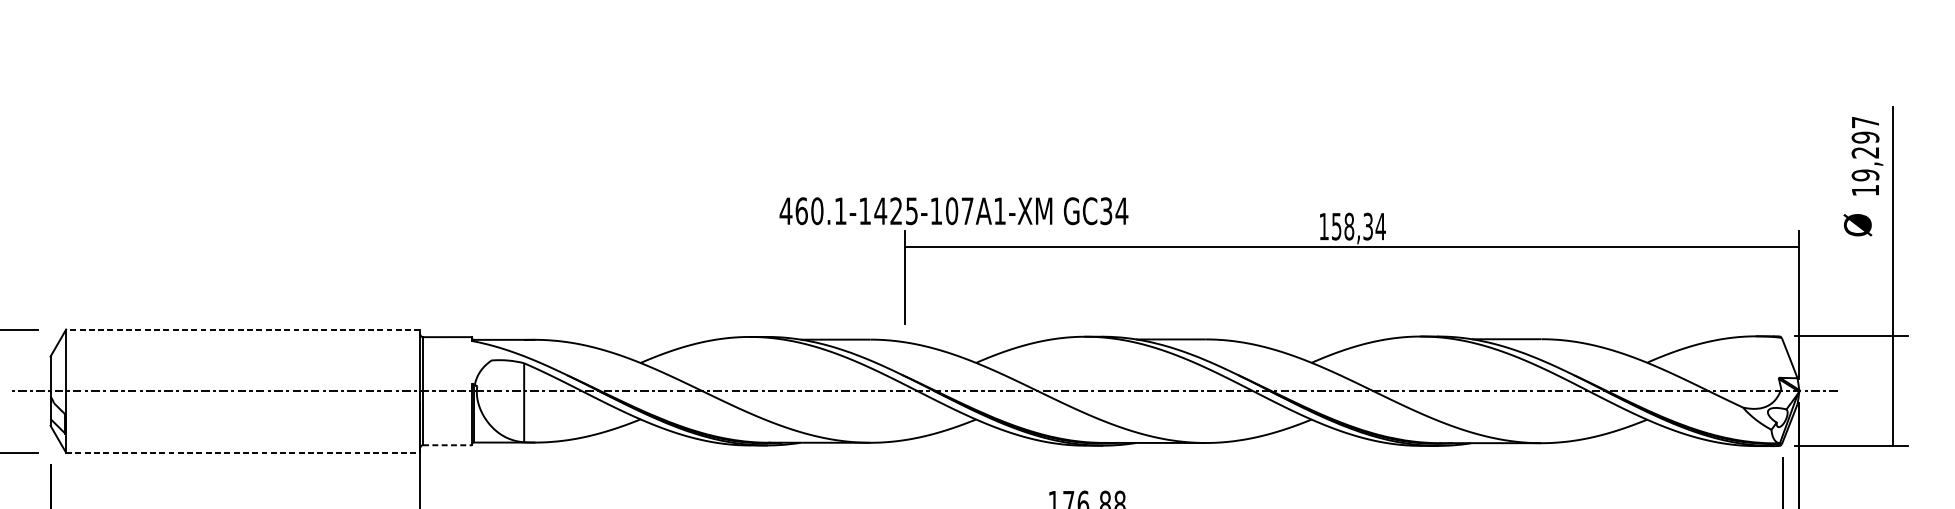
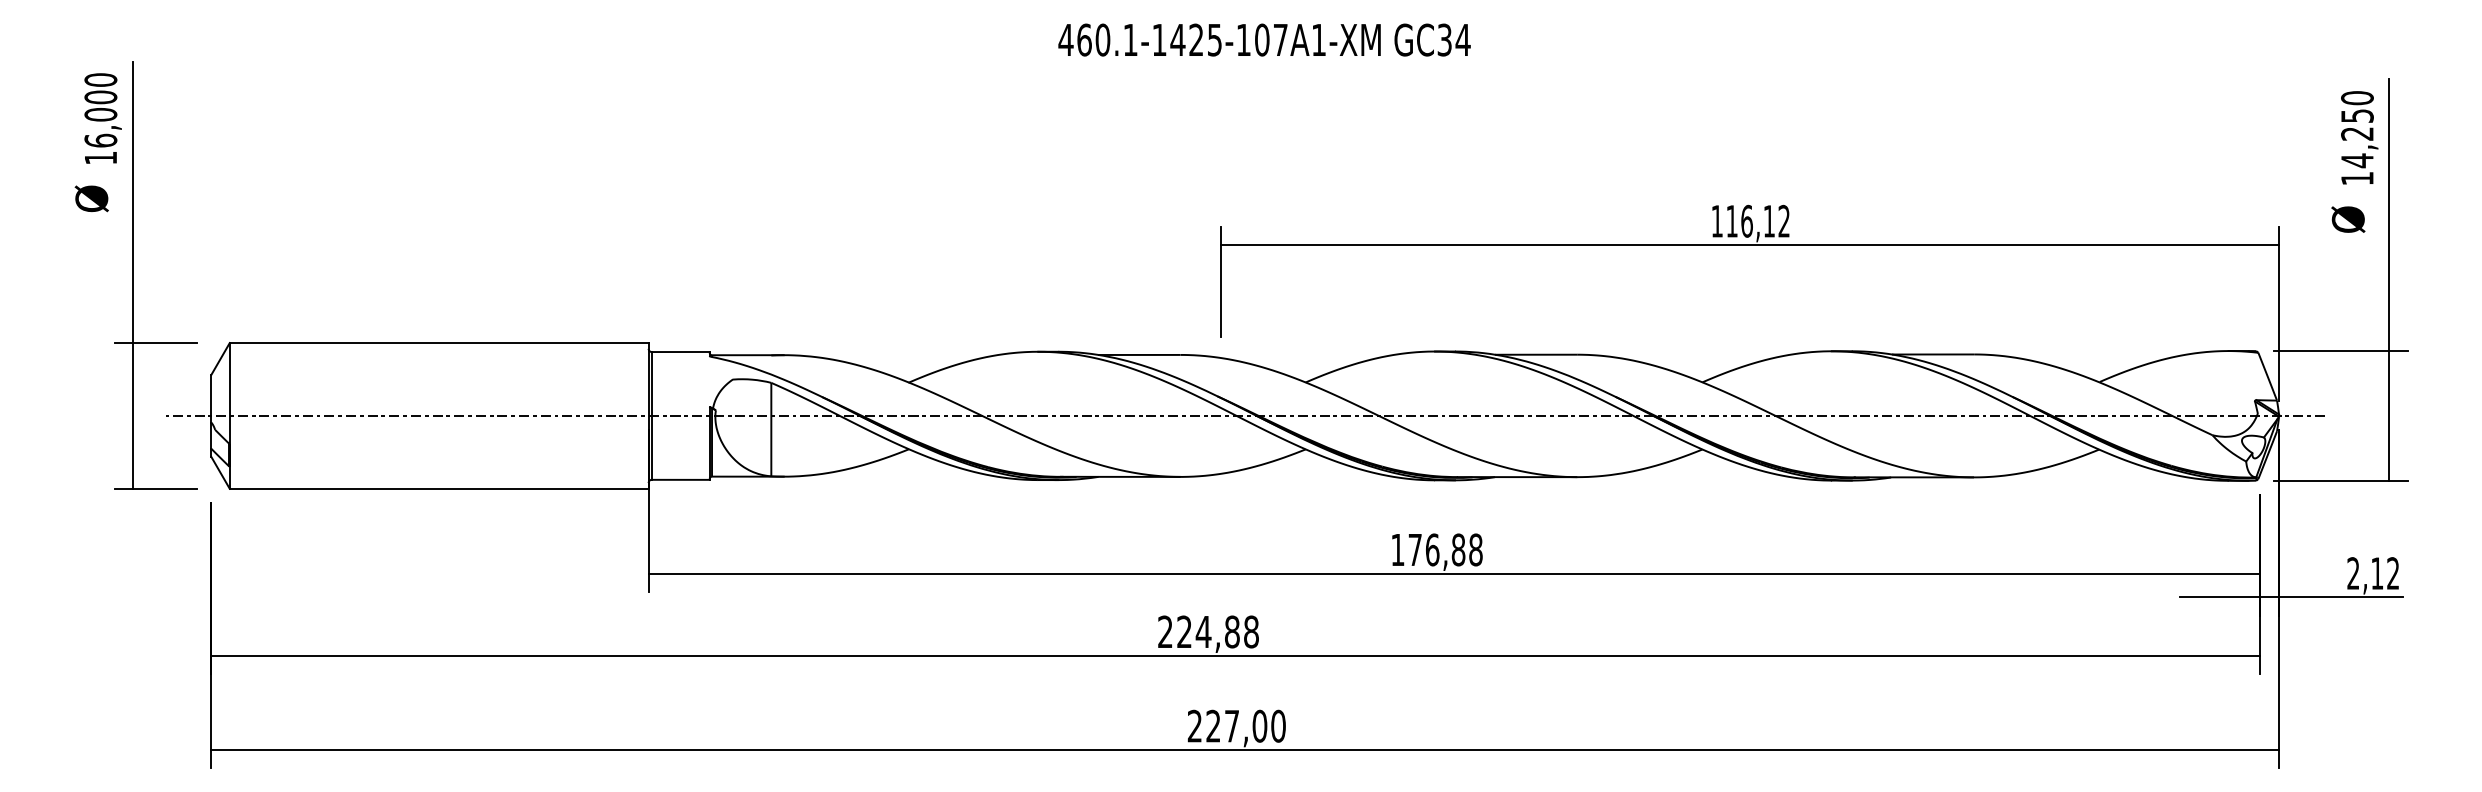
text: (1865, 148) -> (2357, 129), 19,297 -> 14,250
text: (953, 210) -> (1264, 39), moved
text: (1359, 225) -> (1758, 220), 158,34 -> 116,12
line: (242, 329) -> (438, 343), dashed -> solid
line: (447, 444) -> (680, 479), dashed -> solid
line: (243, 452) -> (439, 488), dashed -> solid

